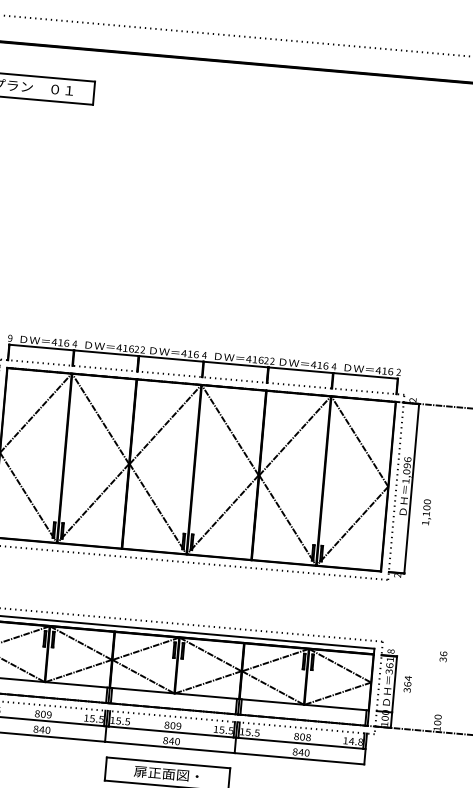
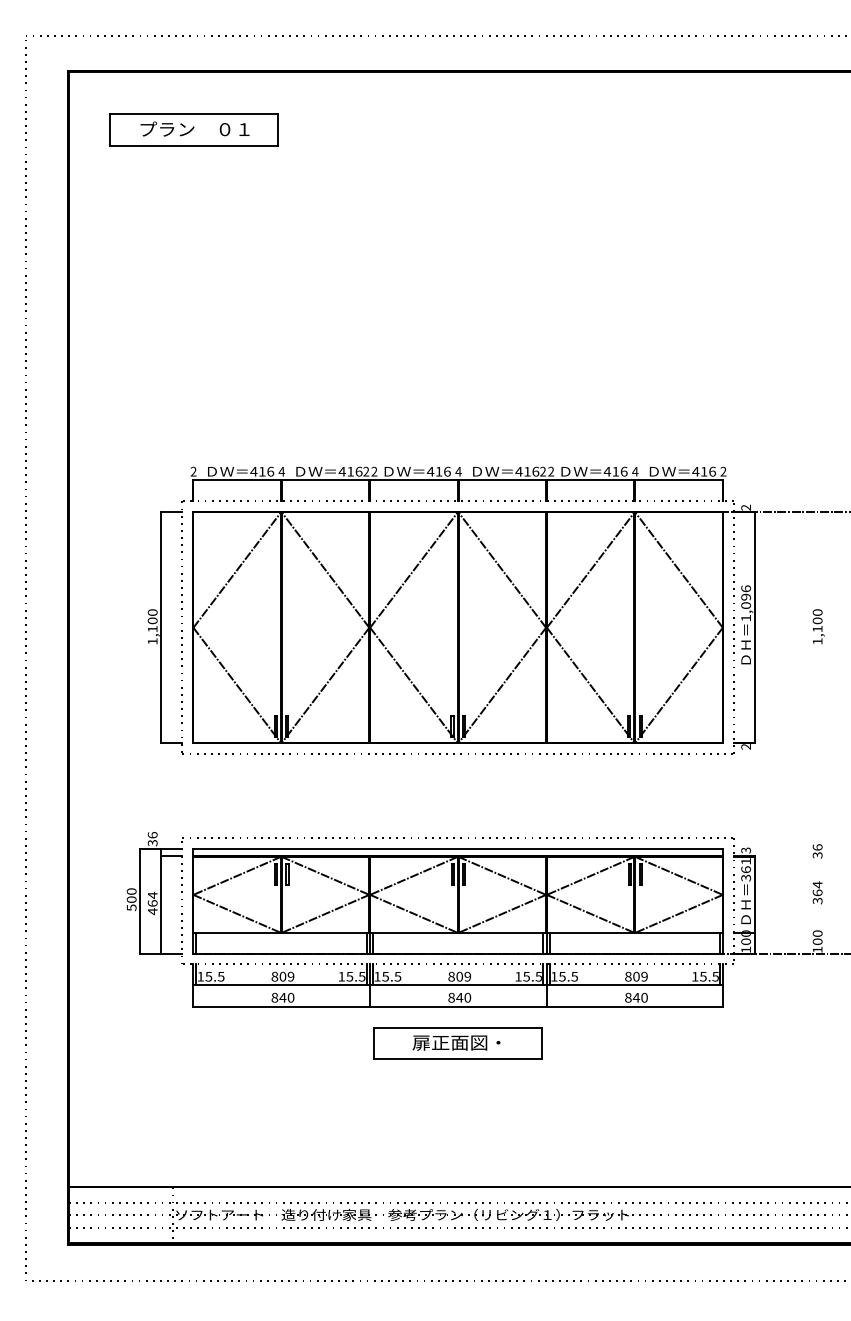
text: (10, 338) -> (193, 471), 9 -> 2
text: (427, 512) -> (818, 626), moved
text: (390, 651) -> (745, 850), 8 -> 3
text: (407, 684) -> (817, 892), moved
text: (308, 737) -> (644, 976), 808 -> 809
text: (355, 741) -> (708, 976), 14.8 -> 15.5

